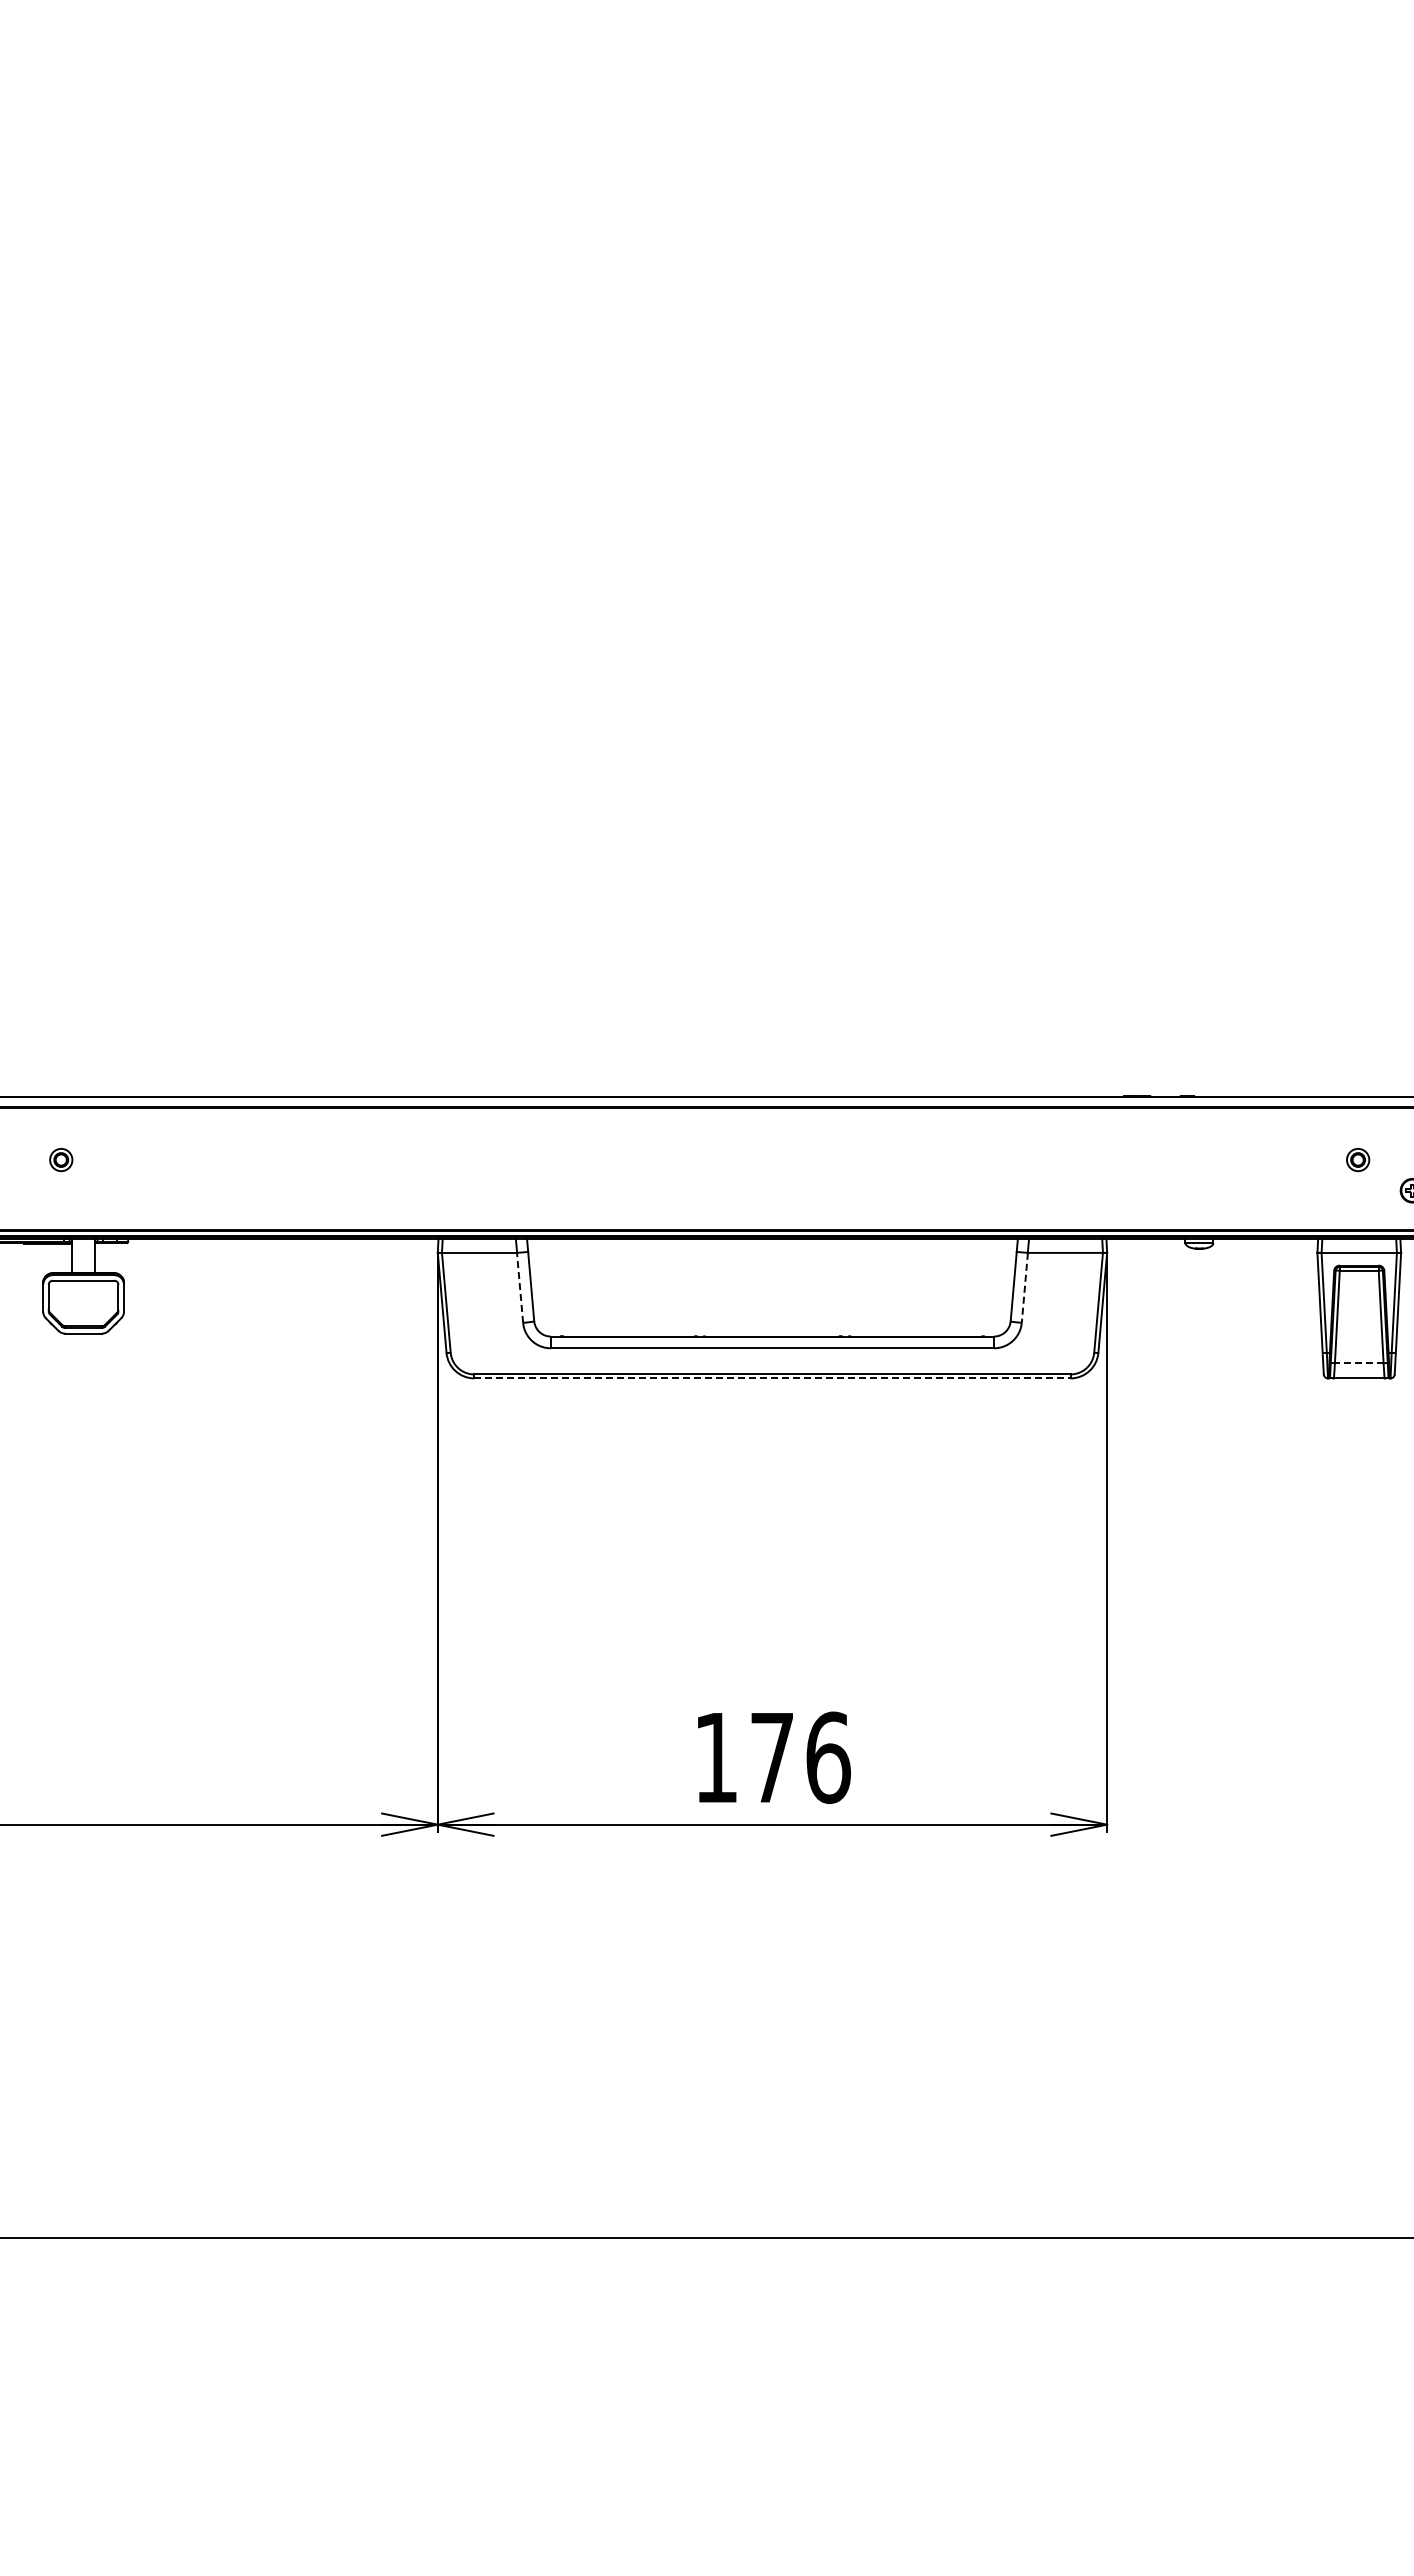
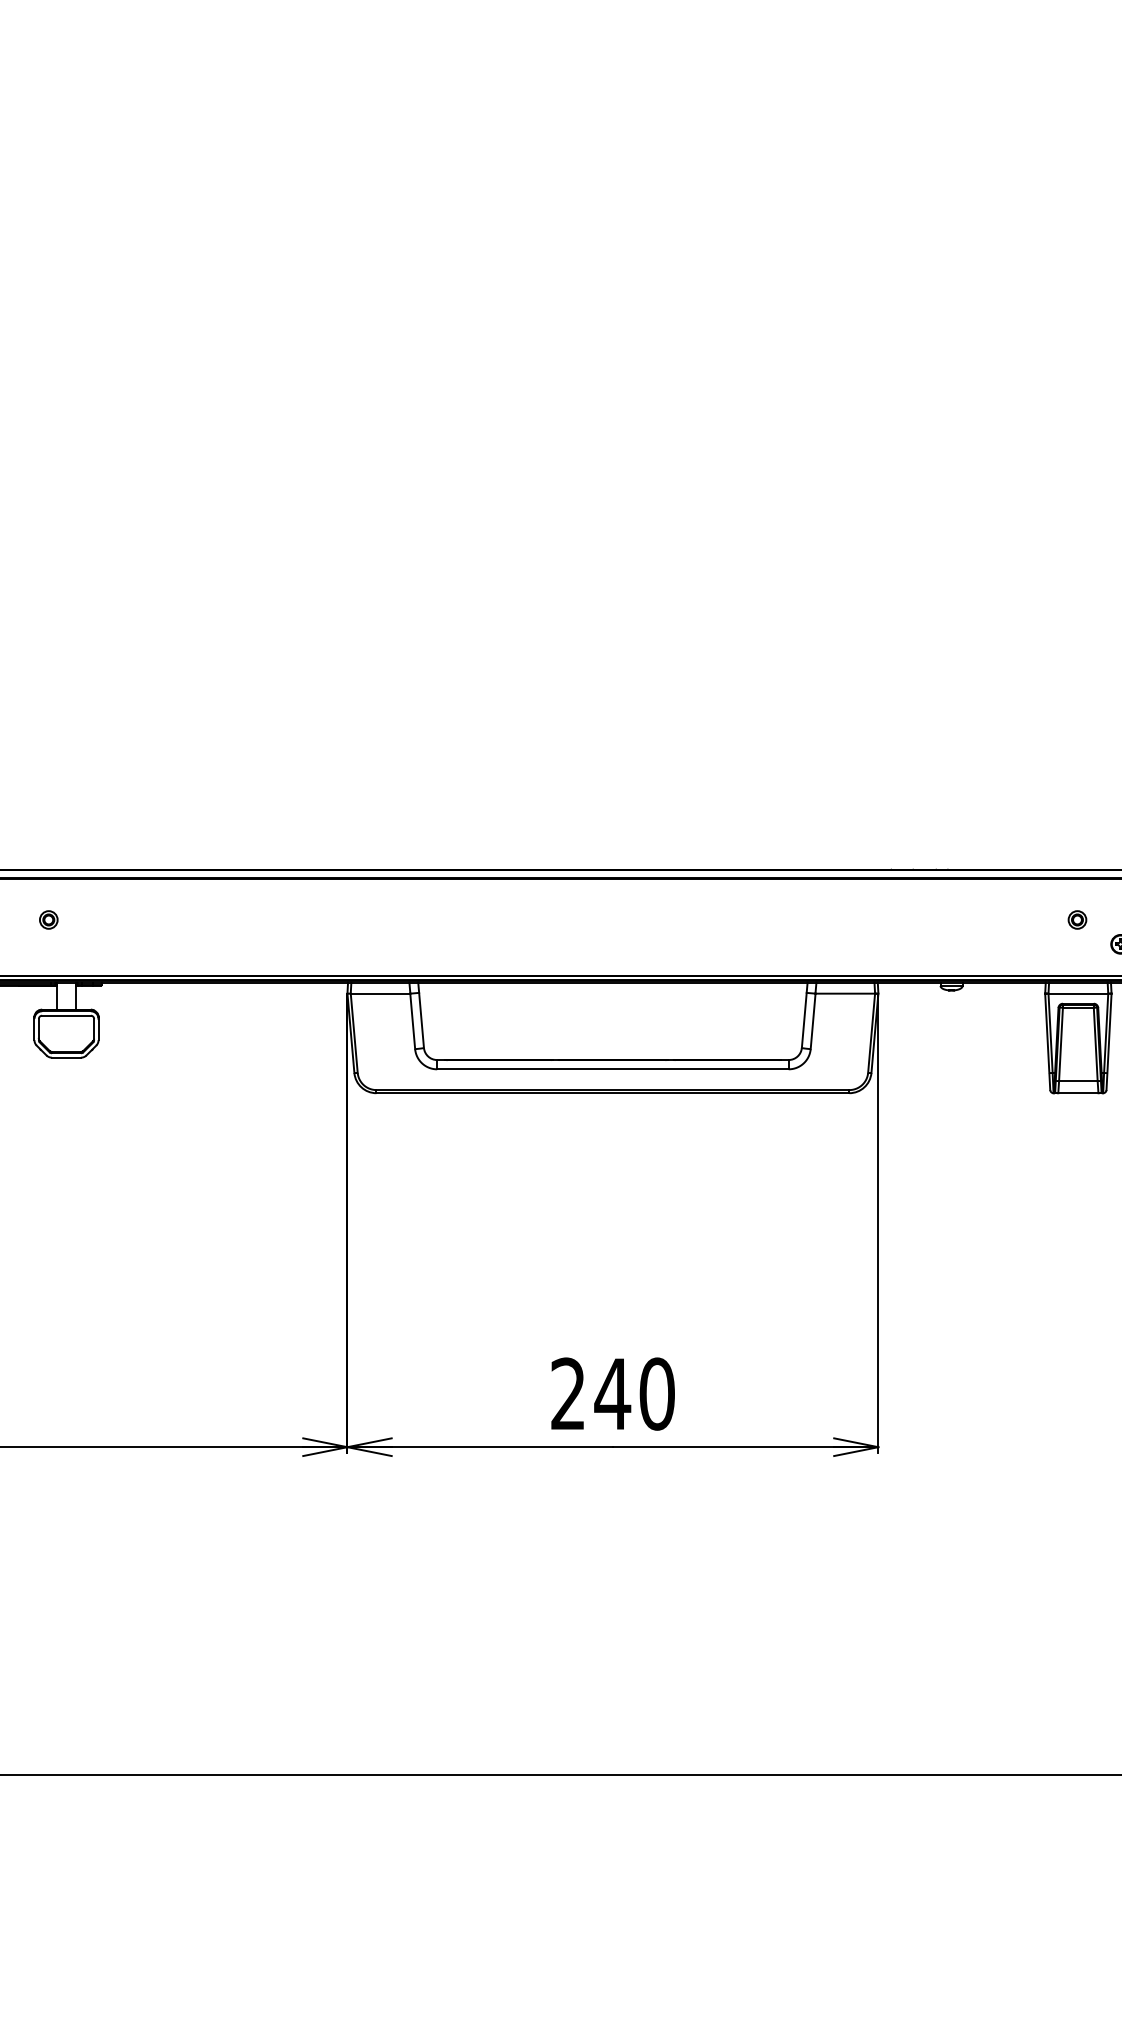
line: (520, 1287) -> (413, 1021), dashed -> solid
line: (1024, 1288) -> (812, 1021), dashed -> solid
line: (1358, 1363) -> (1077, 1081), dashed -> solid
line: (772, 1378) -> (612, 1093), dashed -> solid
text: (772, 1757) -> (612, 1393), 176 -> 240

